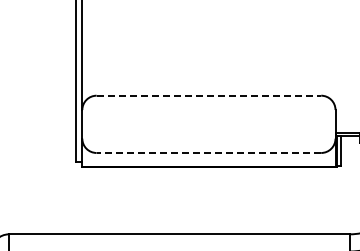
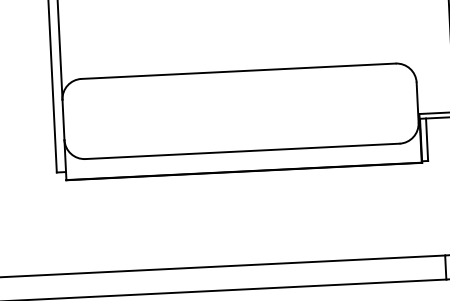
line: (209, 95) -> (239, 70), dashed -> solid
line: (208, 152) -> (241, 150), dashed -> solid

